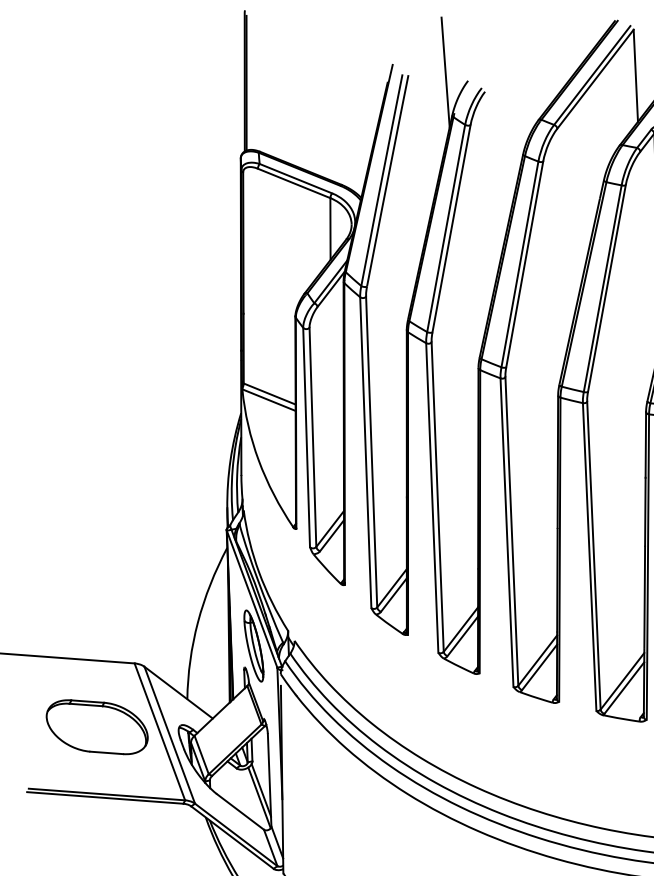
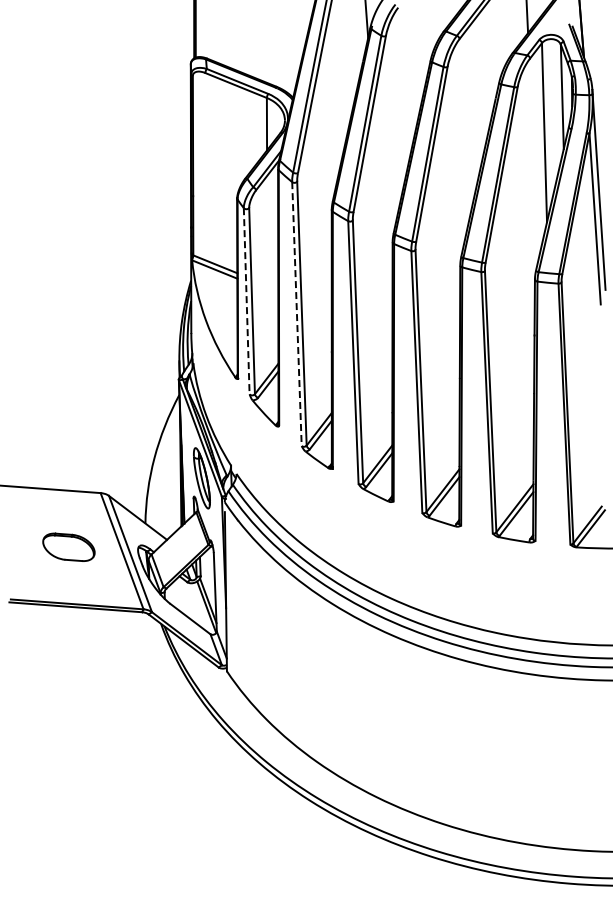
line: (306, 437) -> (246, 301), solid -> dashed
line: (365, 453) -> (296, 314), solid -> dashed
part: (96, 727) -> (68, 547), size x0.6

